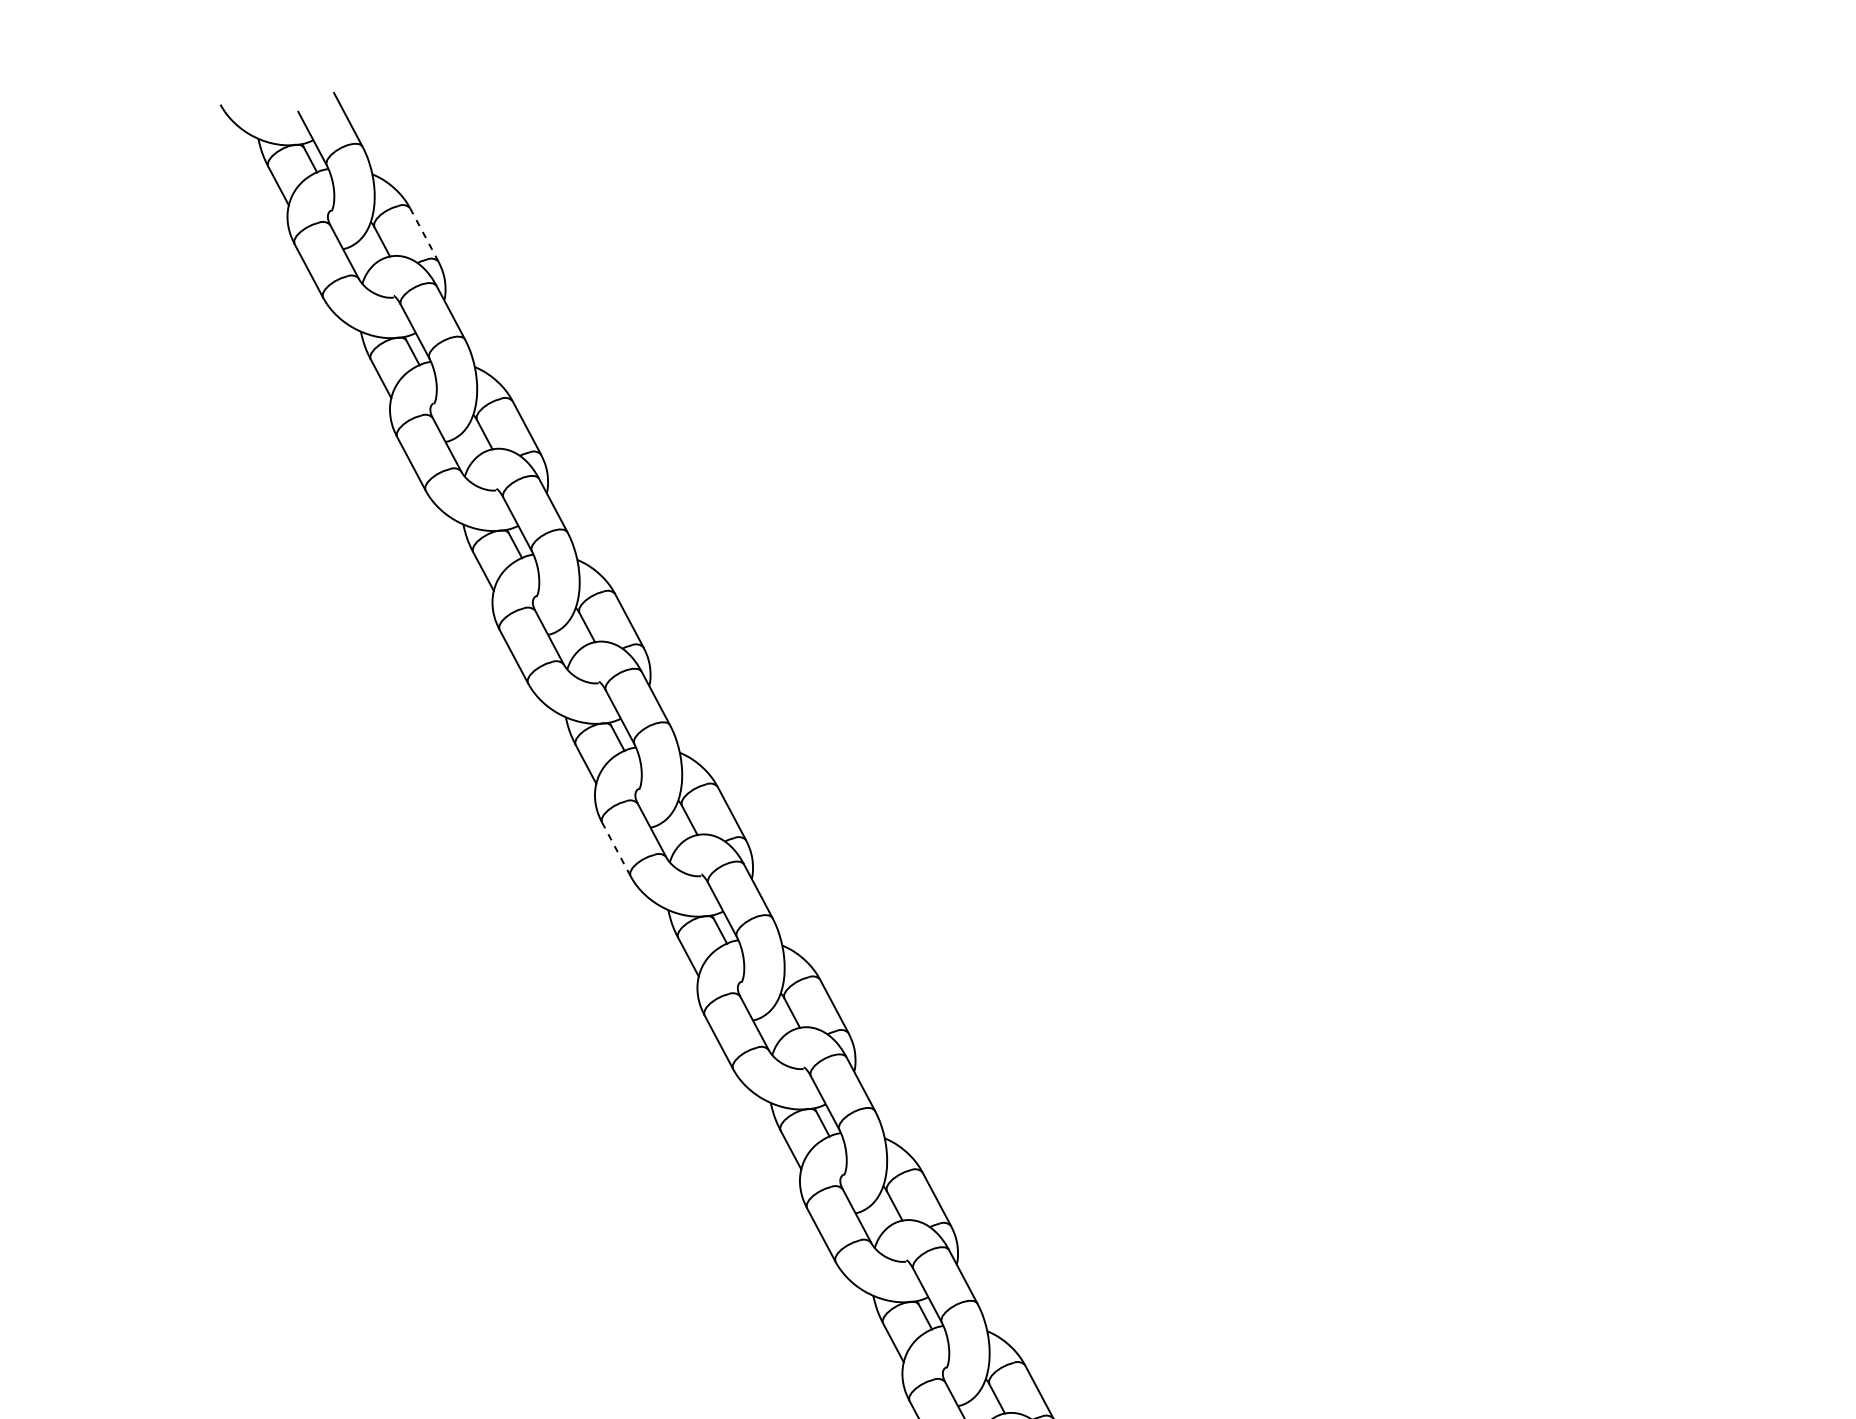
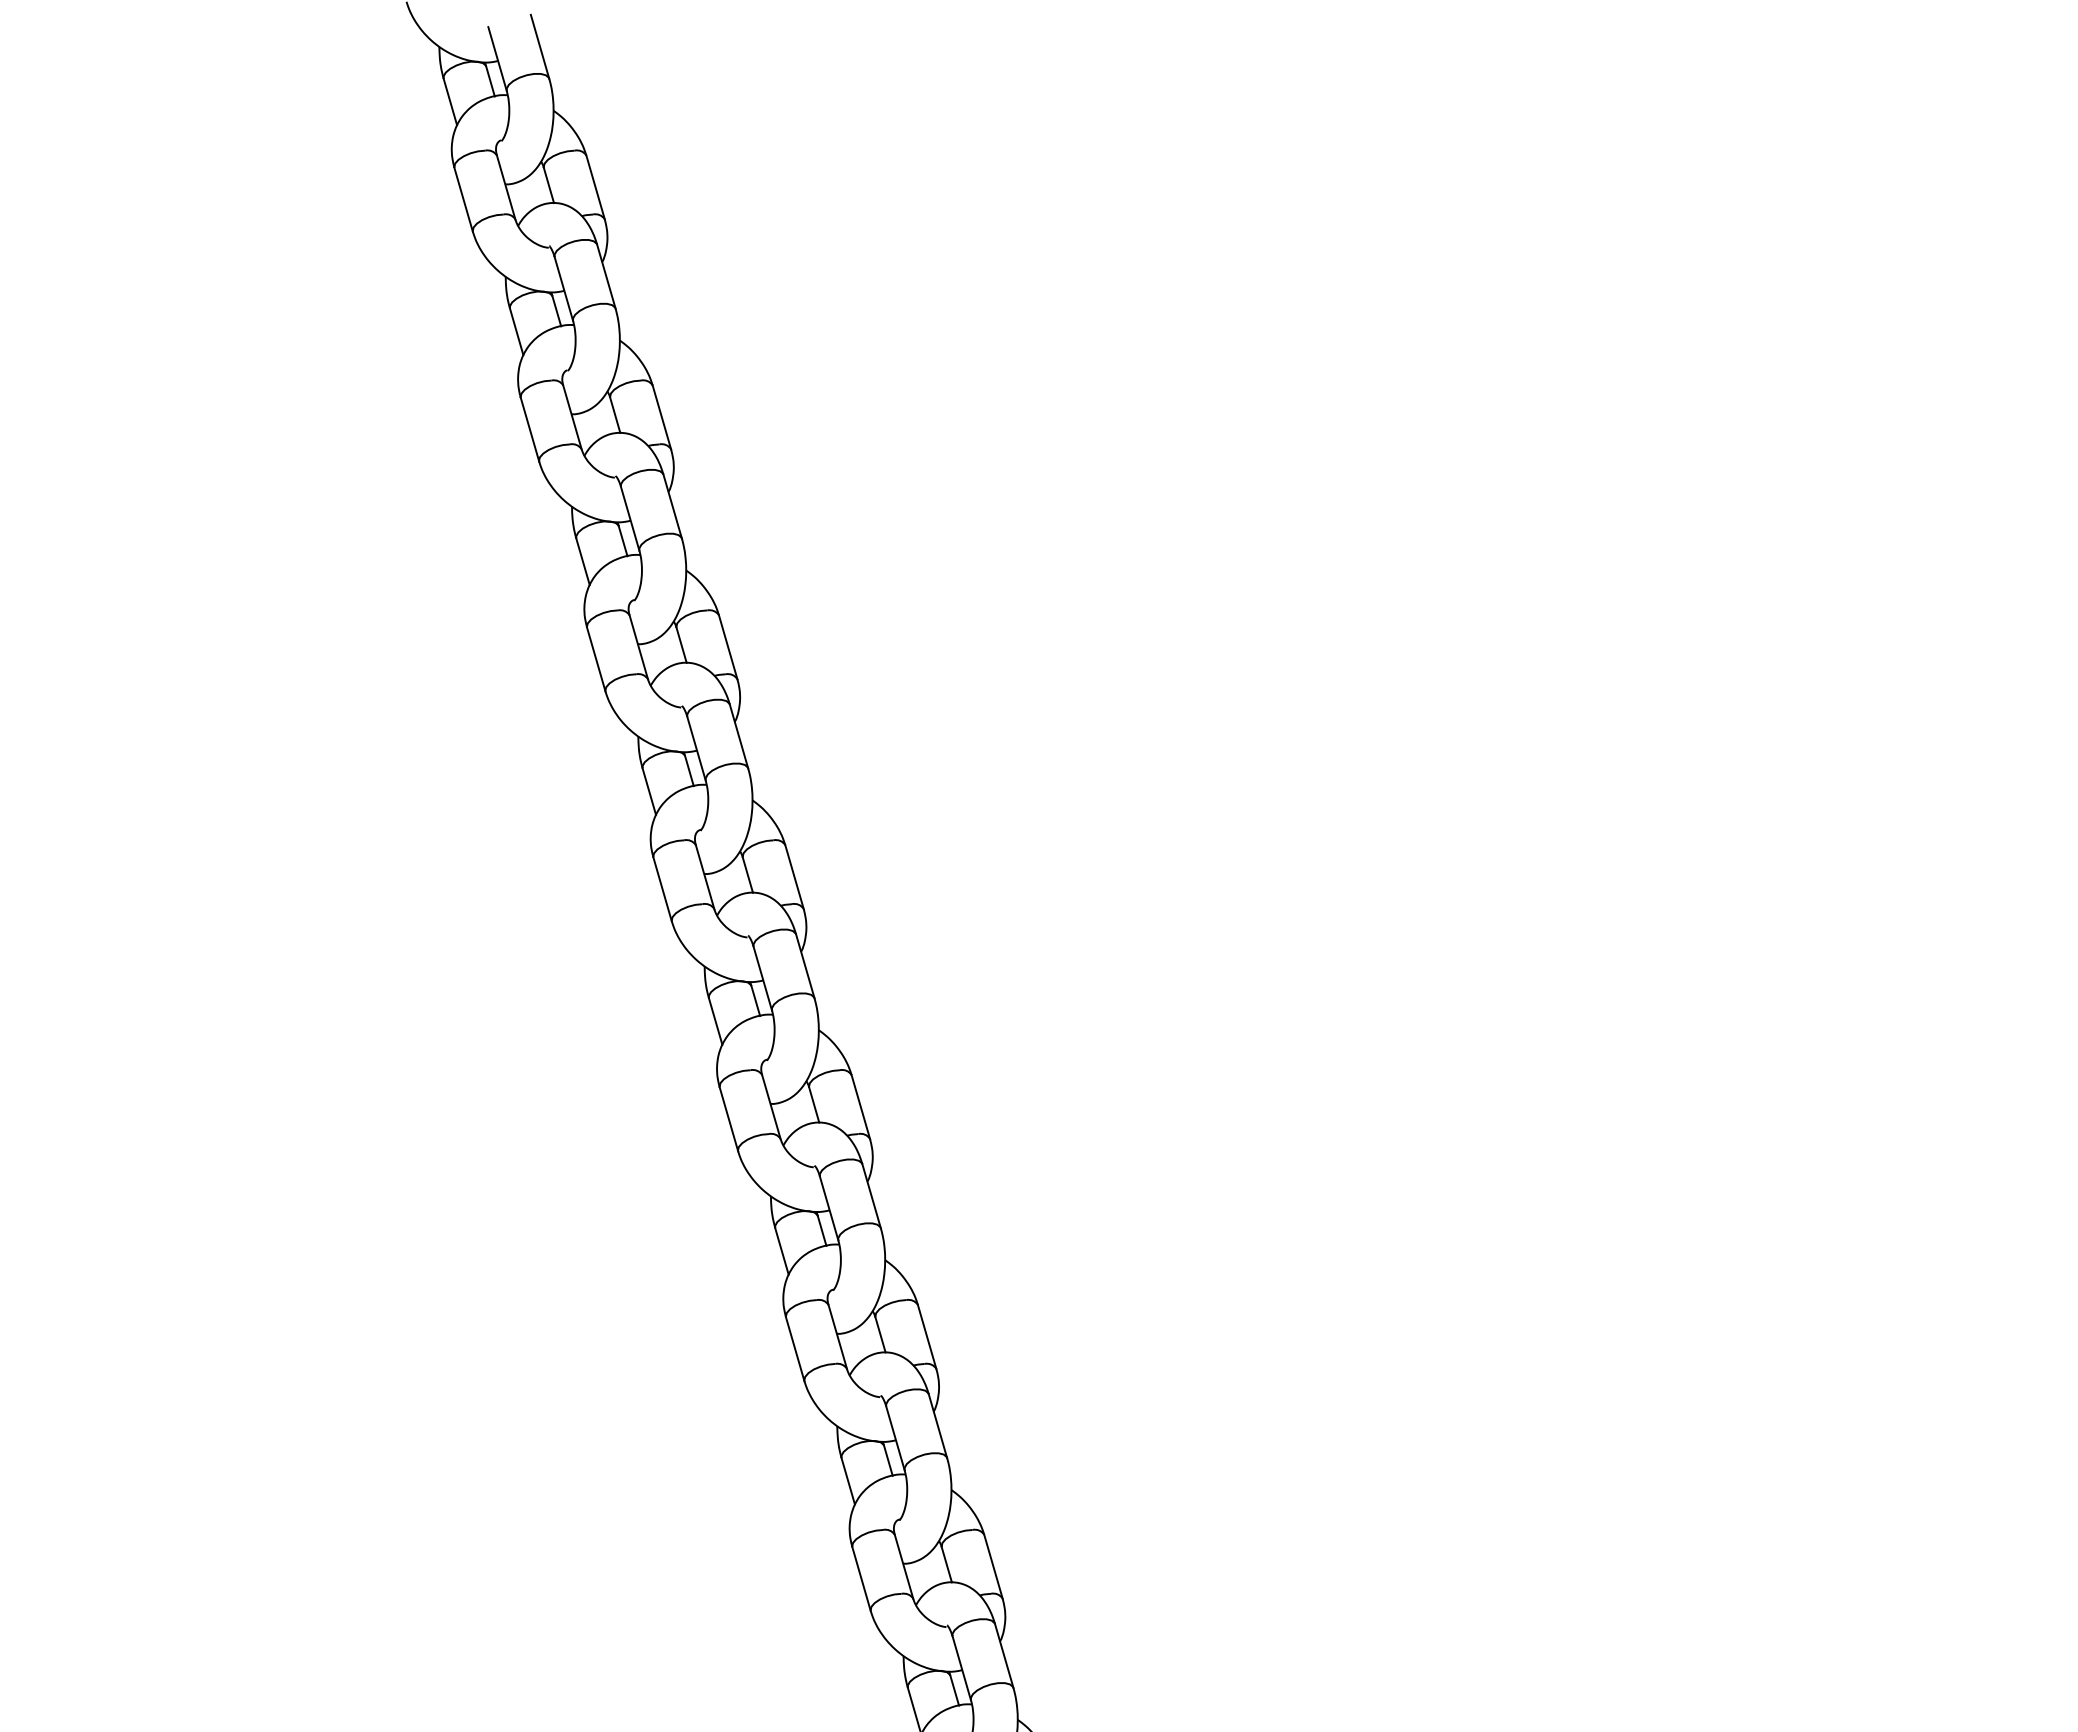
line: (424, 234) -> (595, 187), dashed -> solid
line: (616, 849) -> (662, 889), dashed -> solid

